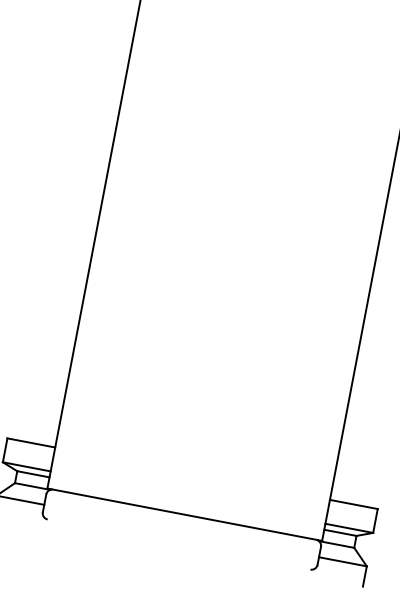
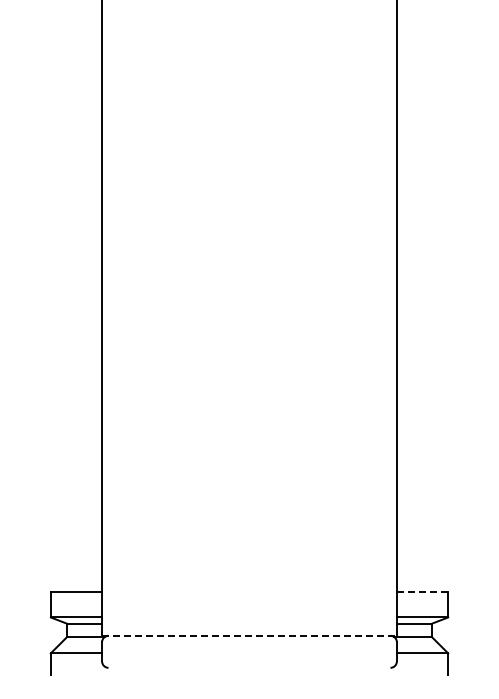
line: (353, 504) -> (422, 591), solid -> dashed
line: (184, 514) -> (249, 635), solid -> dashed

